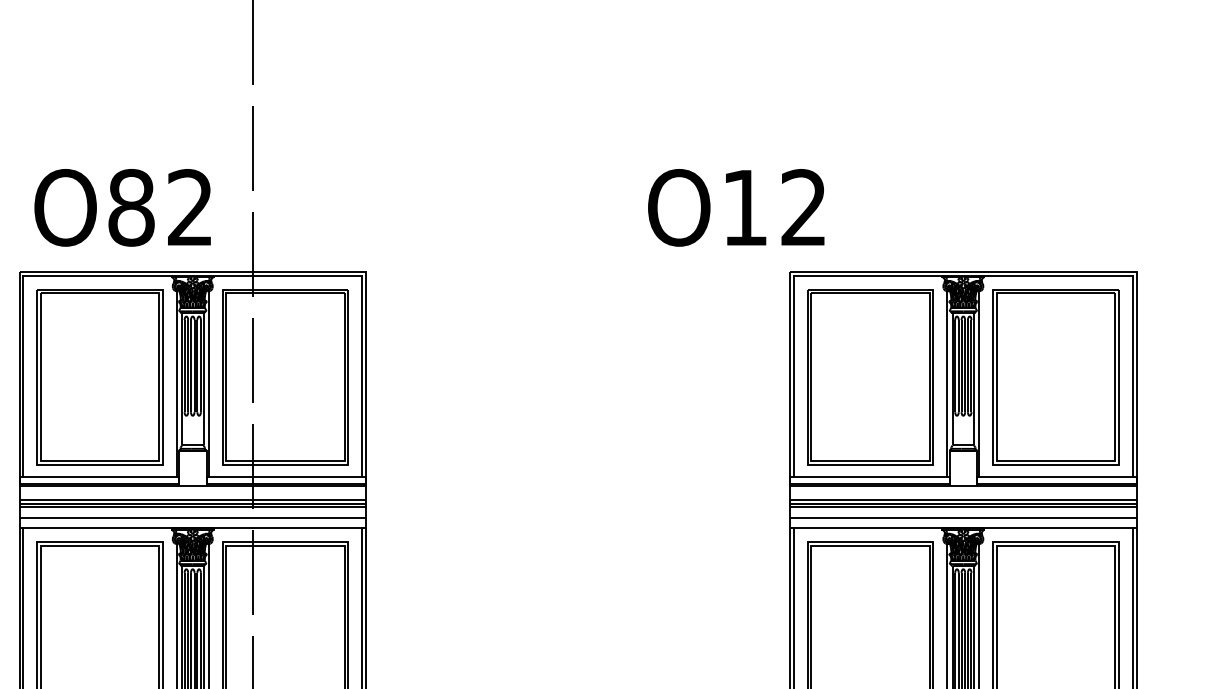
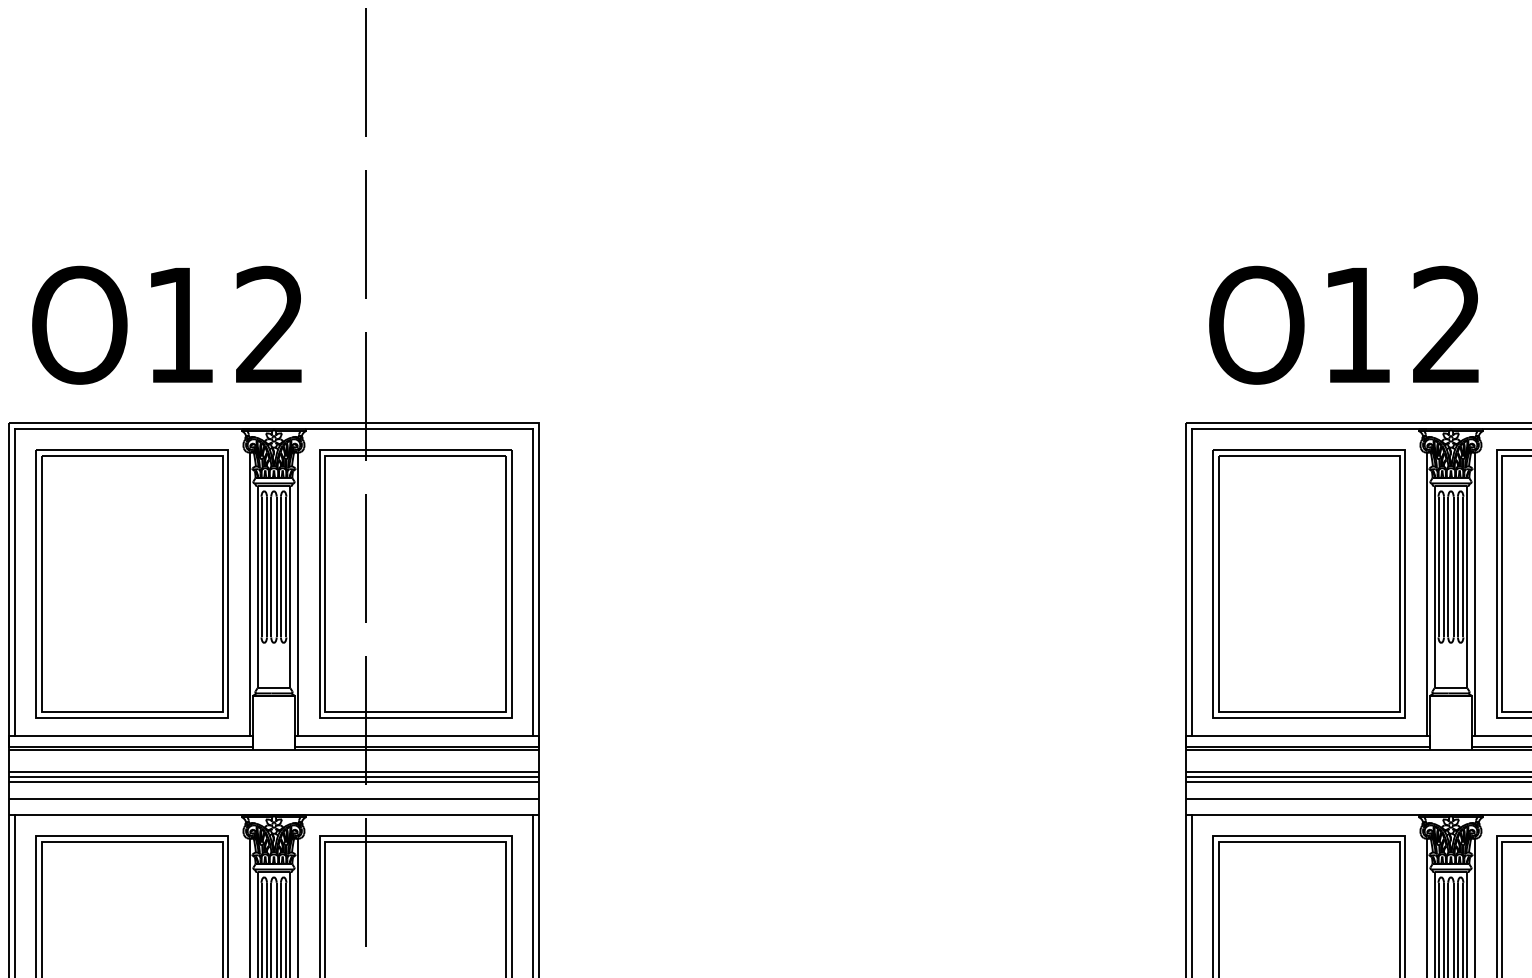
text: (131, 207) -> (180, 324), O82 -> O12
text: (736, 207) -> (1344, 324), moved

